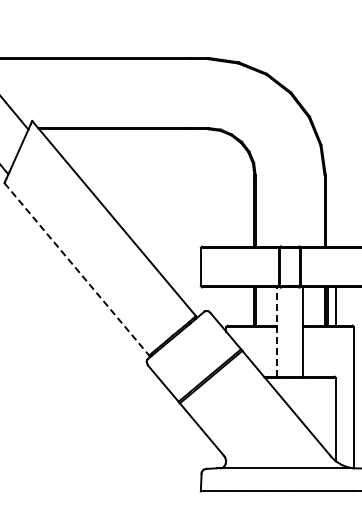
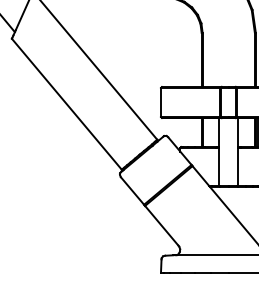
line: (76, 269) -> (66, 104), dashed -> solid
line: (277, 332) -> (219, 152), dashed -> solid

